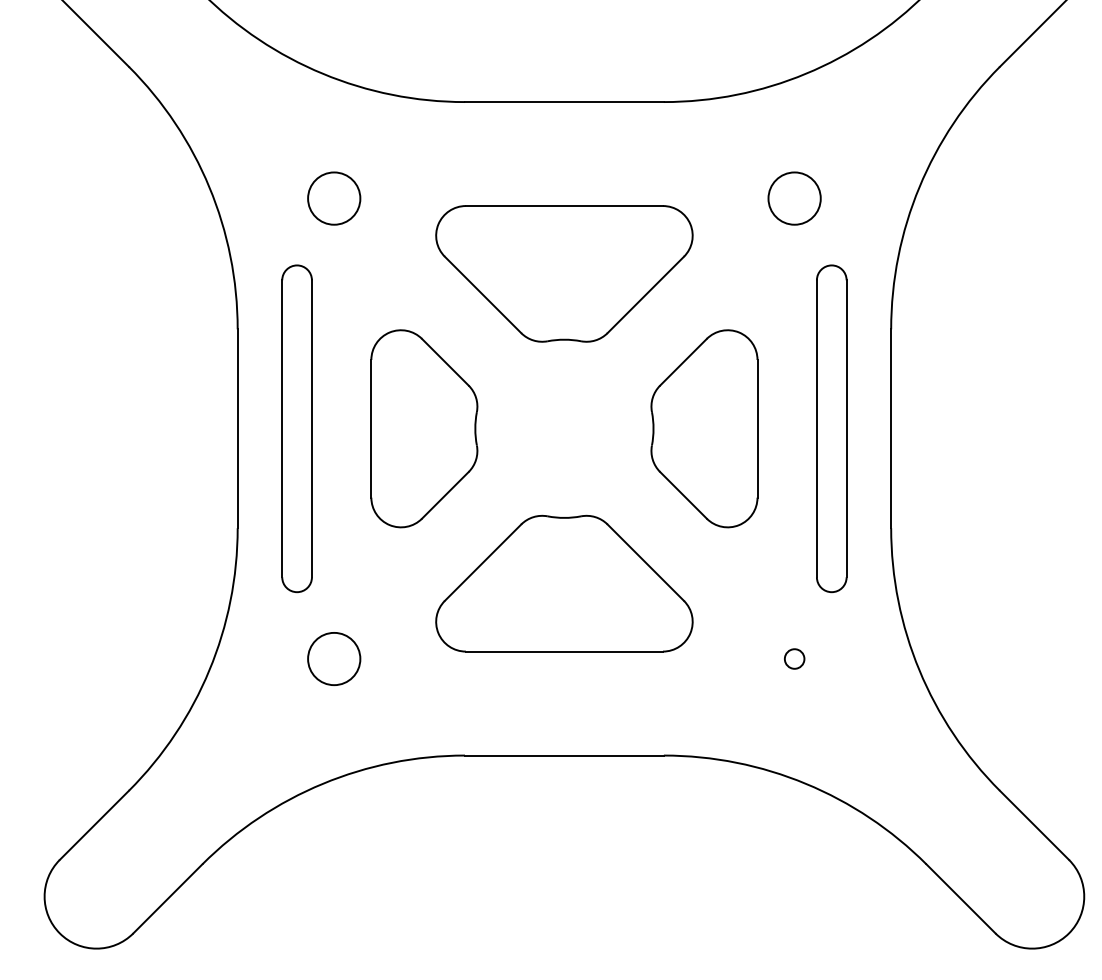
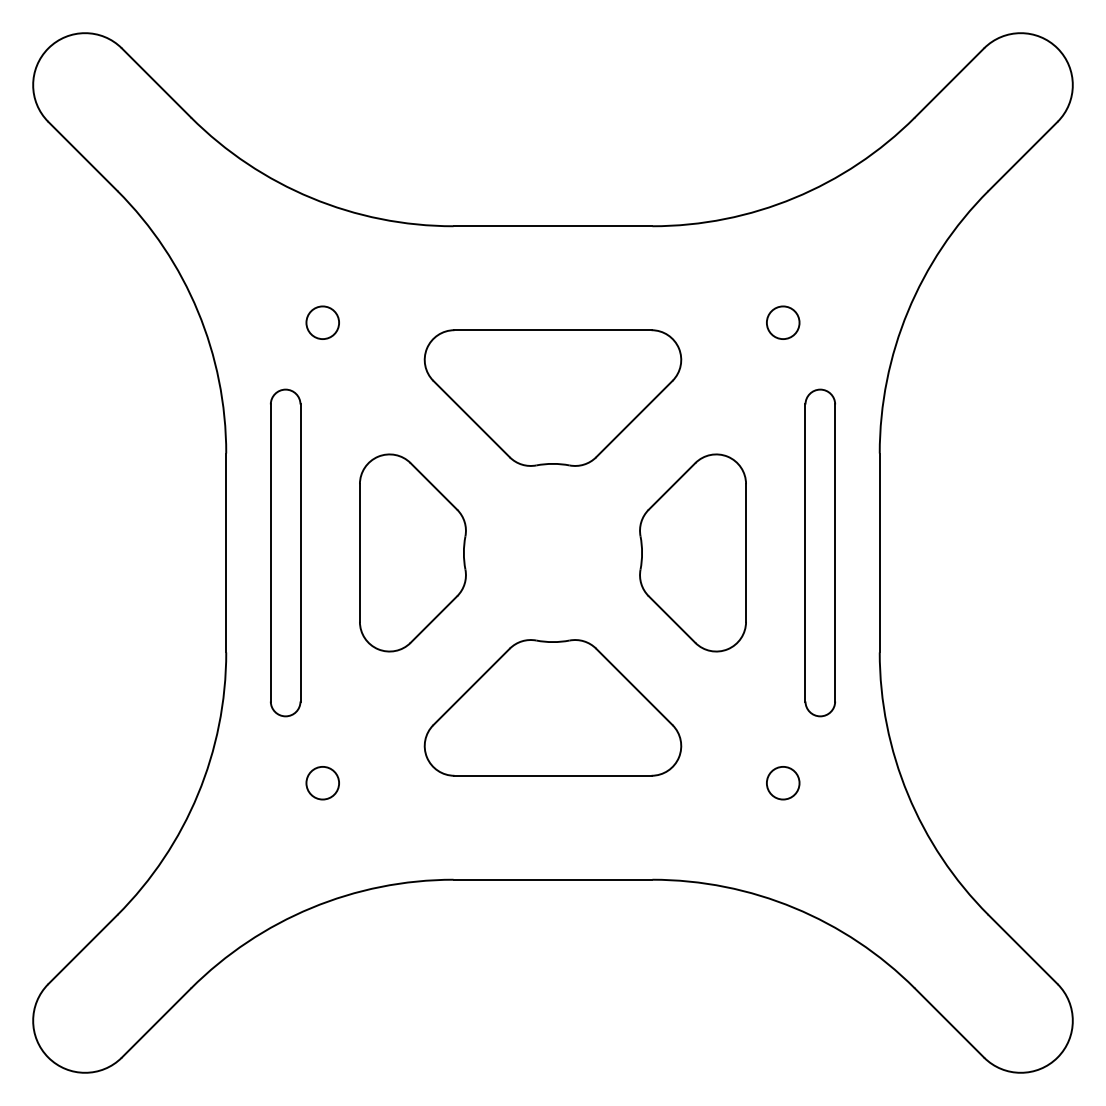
circle: (333, 198) -> (322, 322), size x0.62
circle: (793, 198) -> (782, 322), size x0.62
circle: (333, 658) -> (322, 782), size x0.62
circle: (793, 658) -> (782, 782), size x1.67

